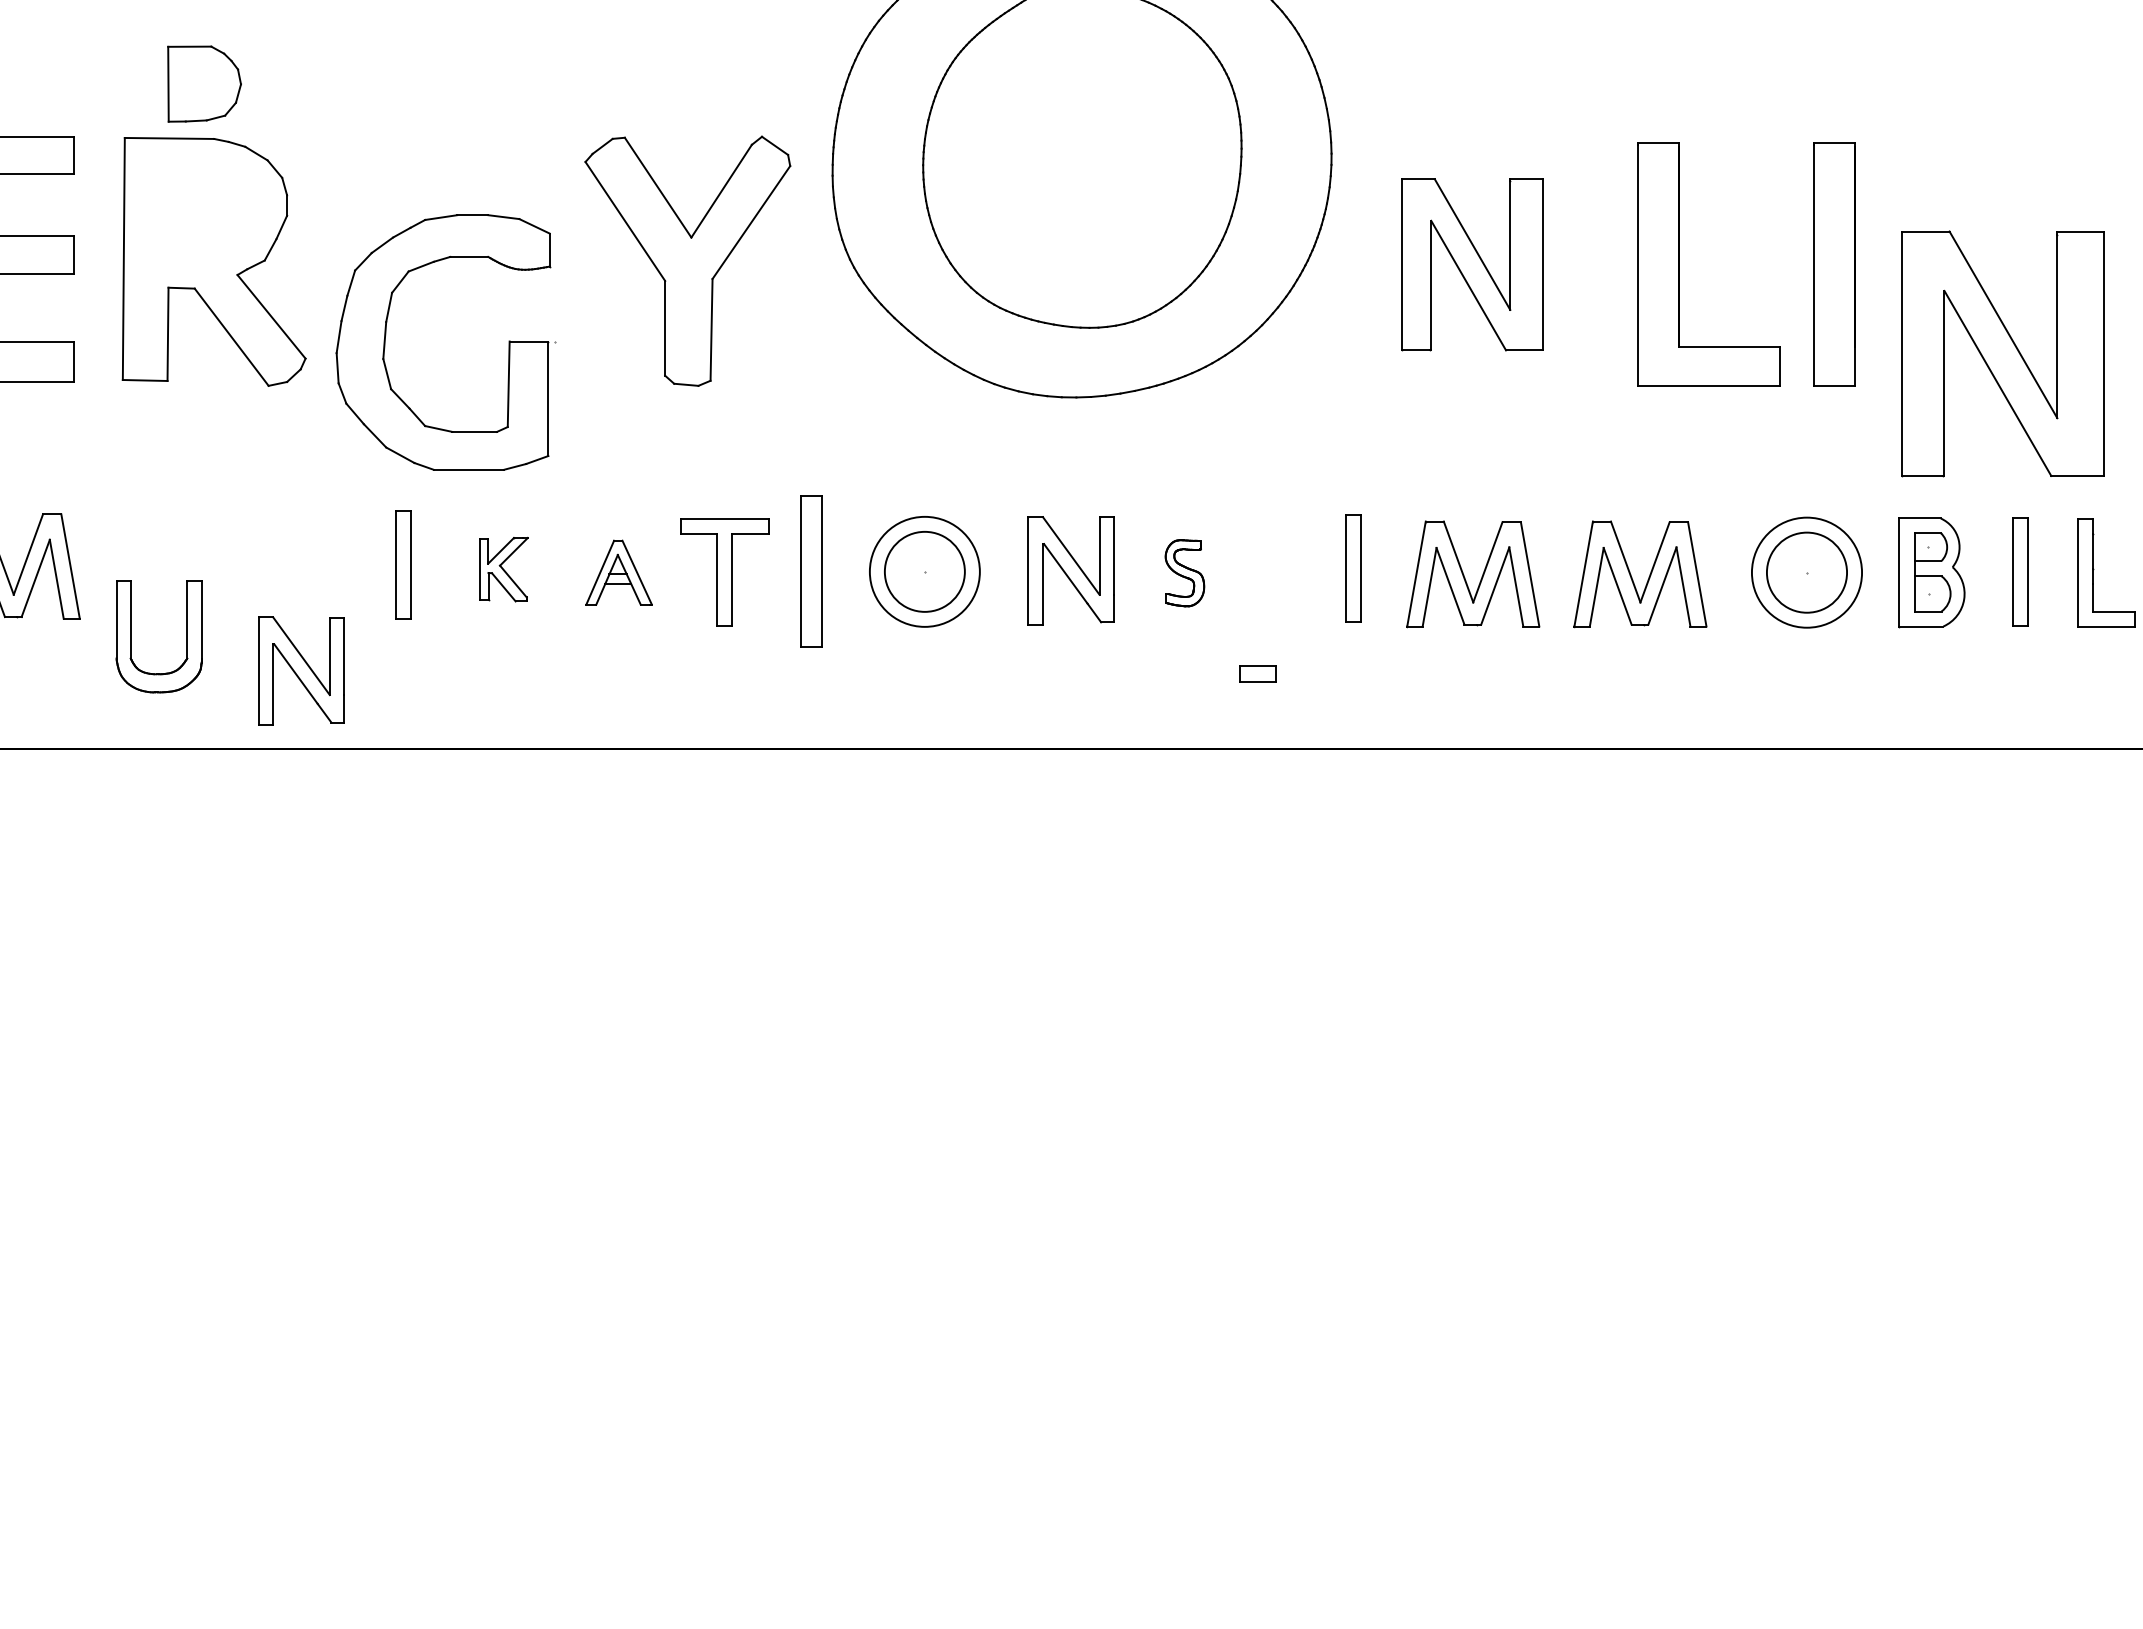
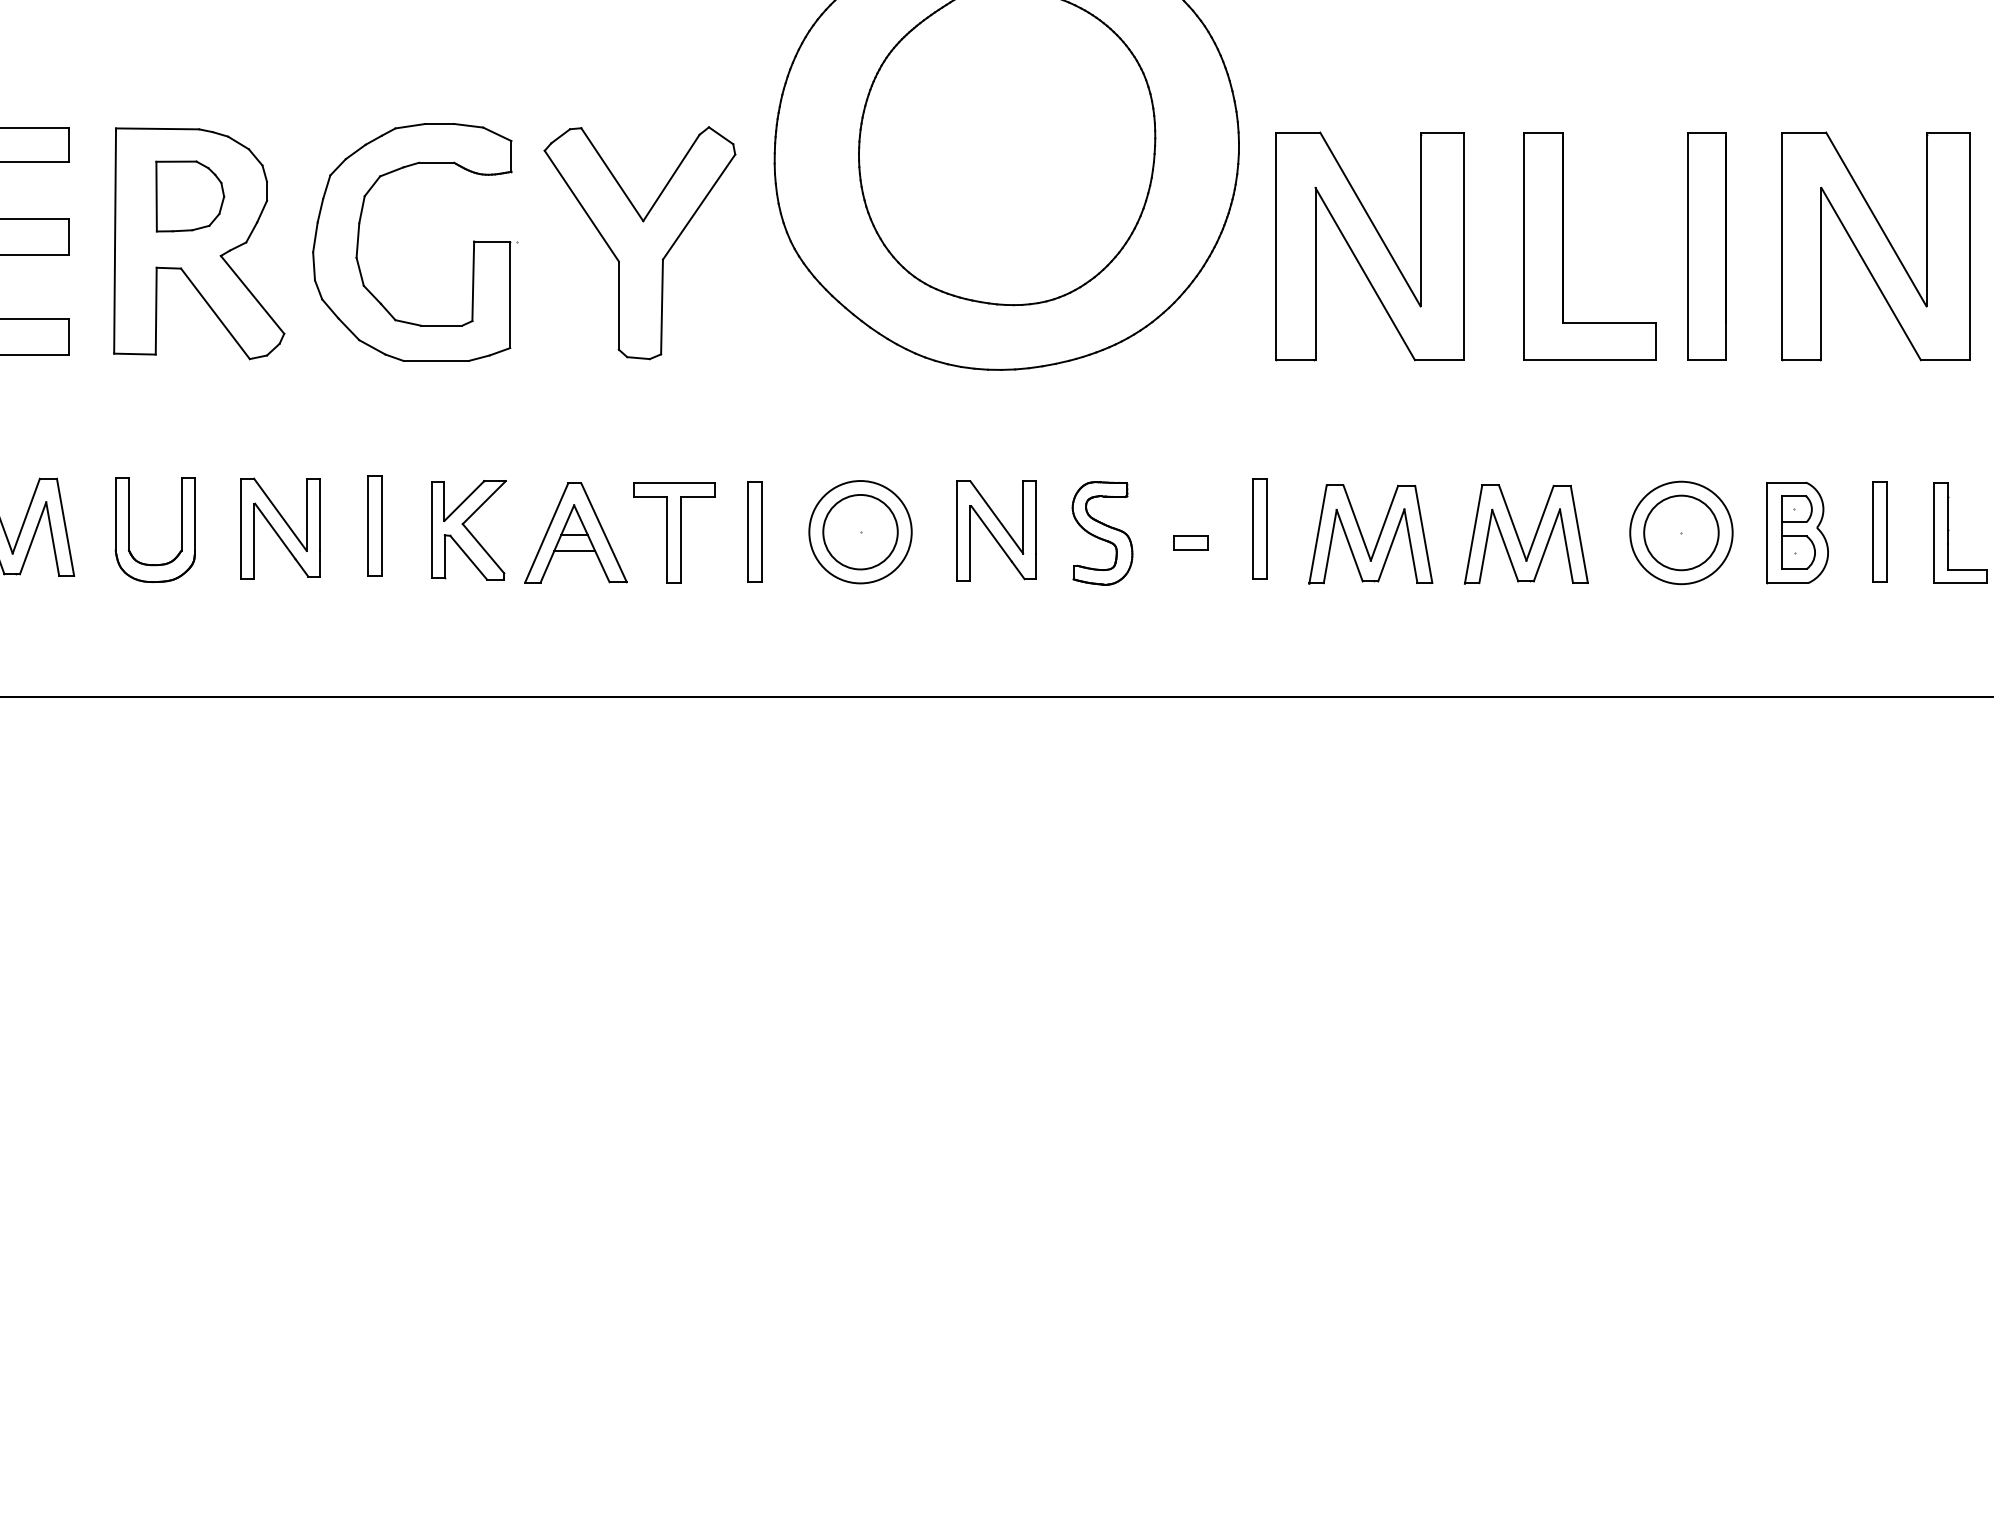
part: (204, 83) -> (190, 195), moved
part: (1471, 264) -> (1369, 246), size x1.43
part: (386, 335) -> (359, 235), moved
part: (2002, 353) -> (1875, 246), moved
part: (503, 569) -> (468, 530), size x1.67
part: (811, 571) -> (755, 531), size x0.71
part: (618, 572) -> (575, 532), size x1.67
part: (1184, 573) -> (1102, 533), size x1.67
part: (131, 636) -> (129, 530), moved
part: (301, 670) -> (280, 528), moved
part: (1257, 673) -> (1190, 542), moved

